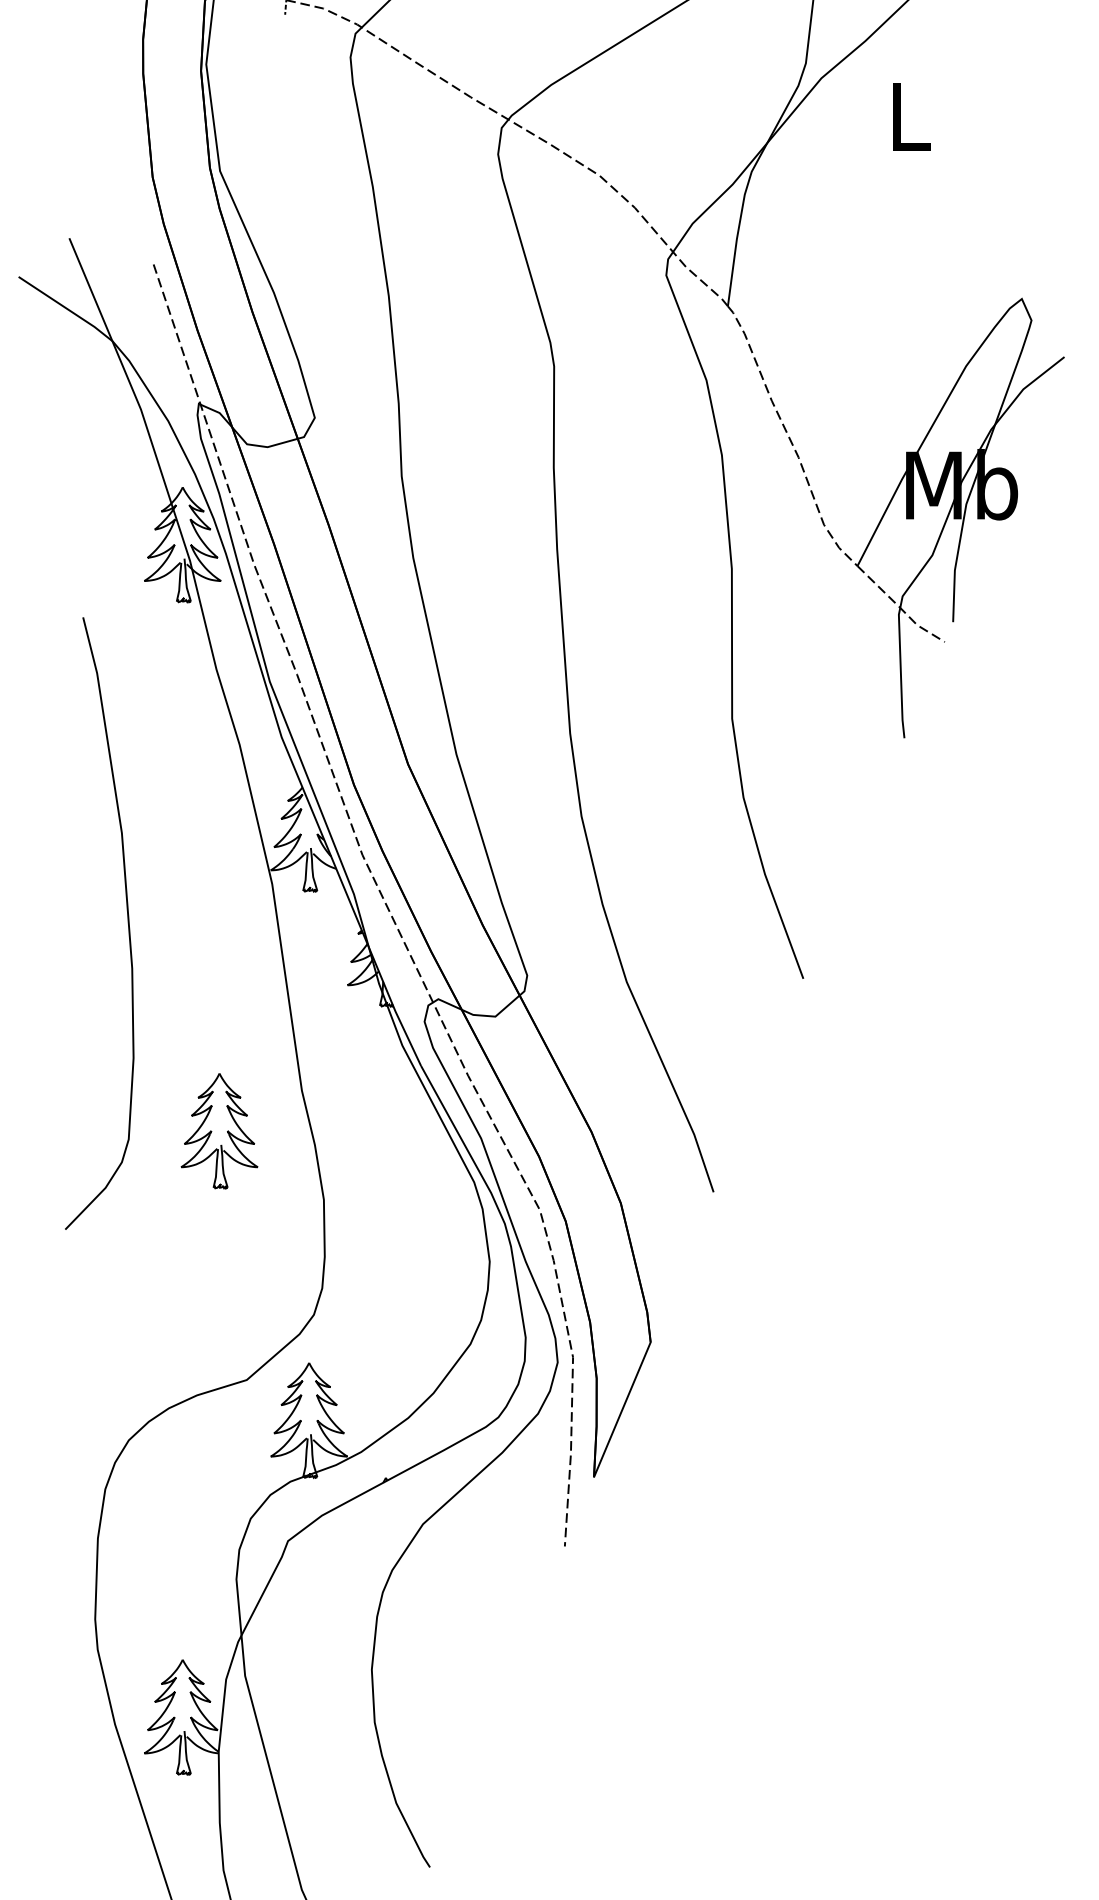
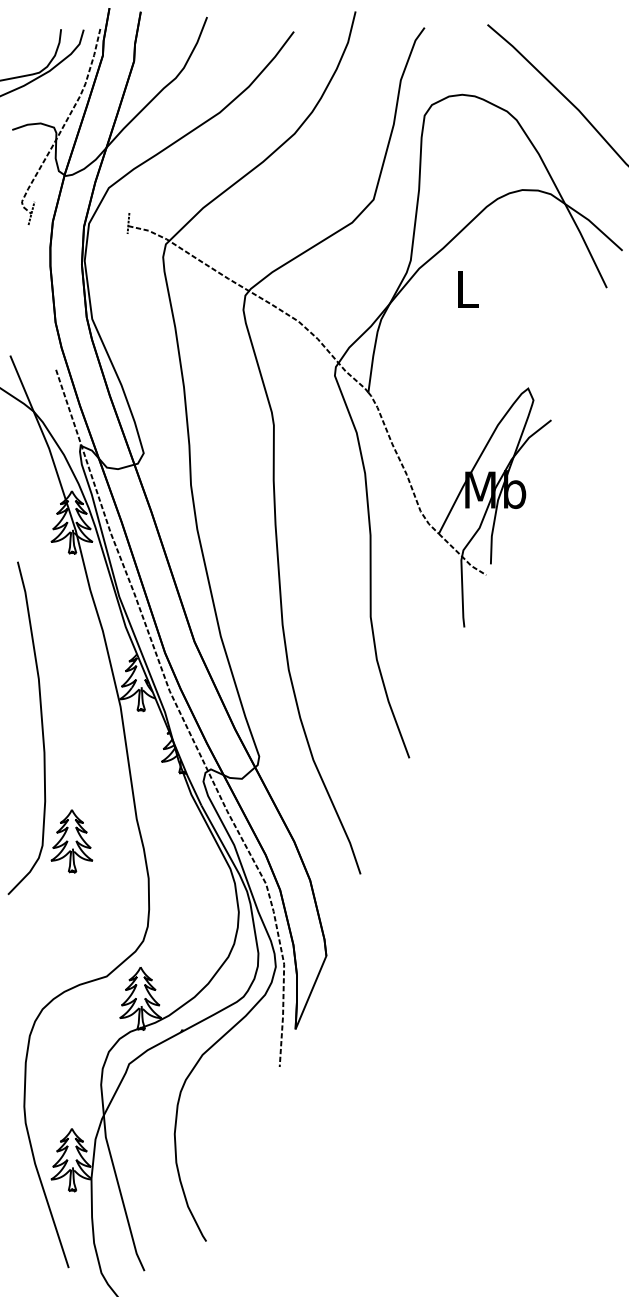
part: (218, 1131) -> (71, 841), moved

